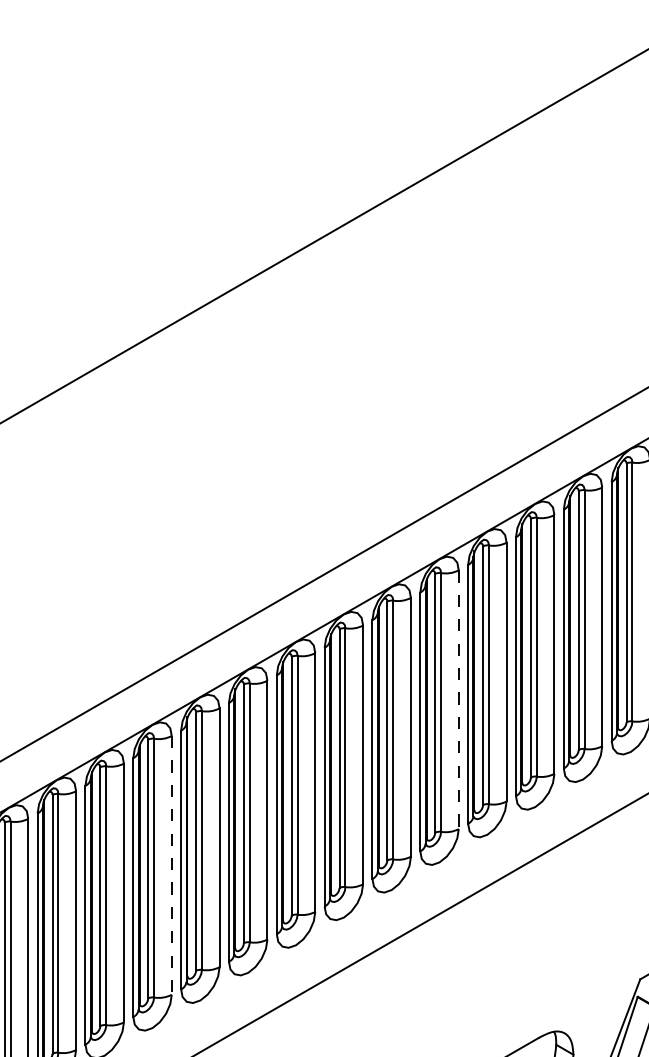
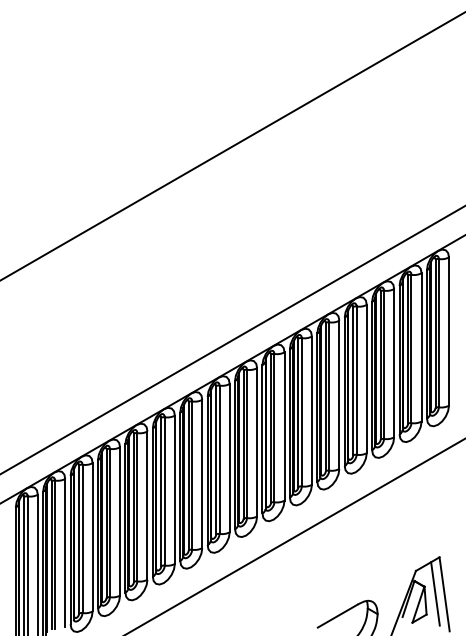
line: (458, 701) -> (311, 411), dashed -> solid
line: (171, 866) -> (147, 506), dashed -> solid

